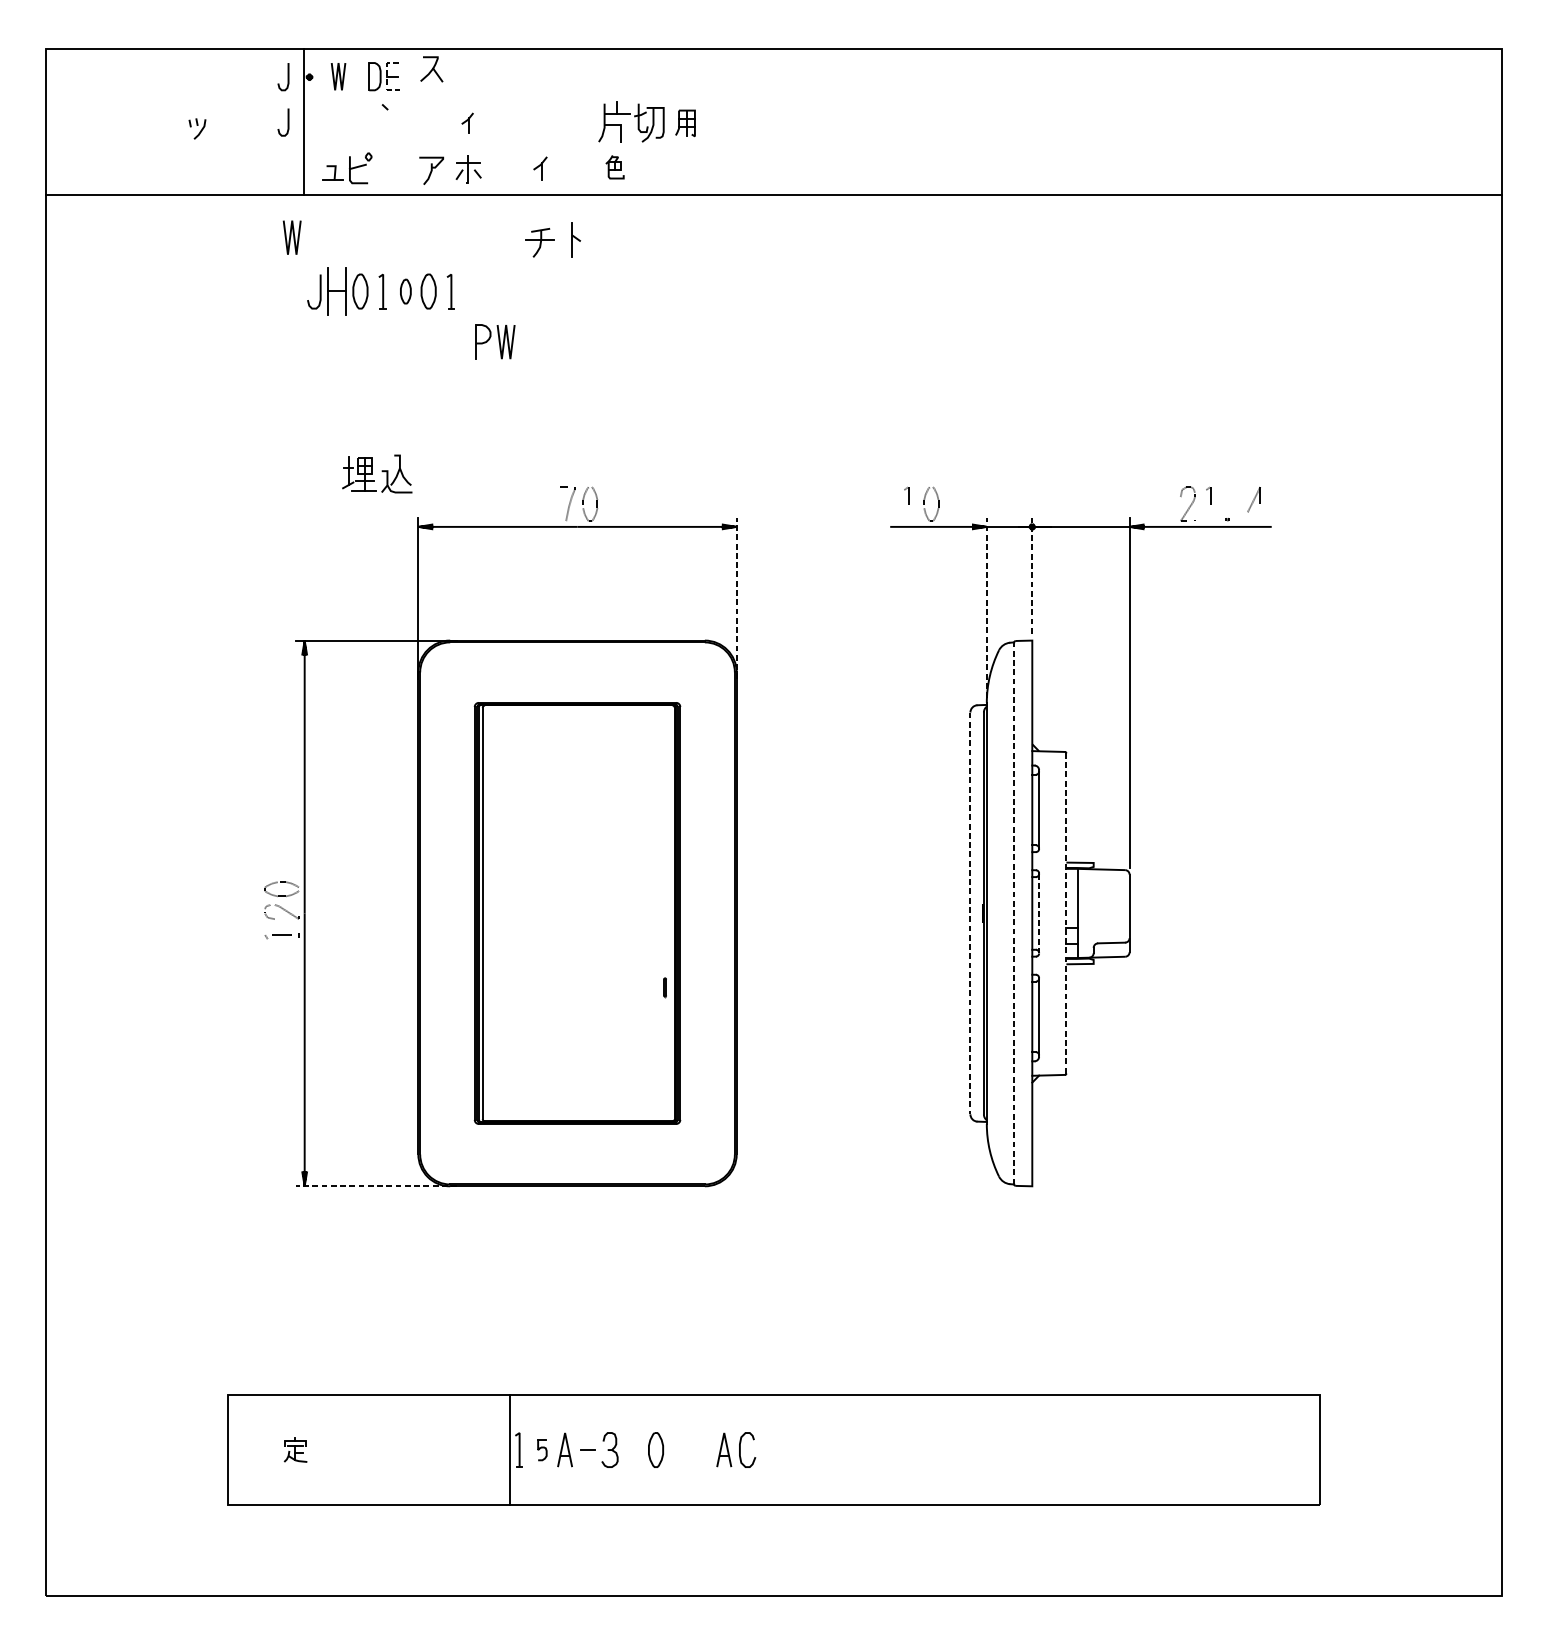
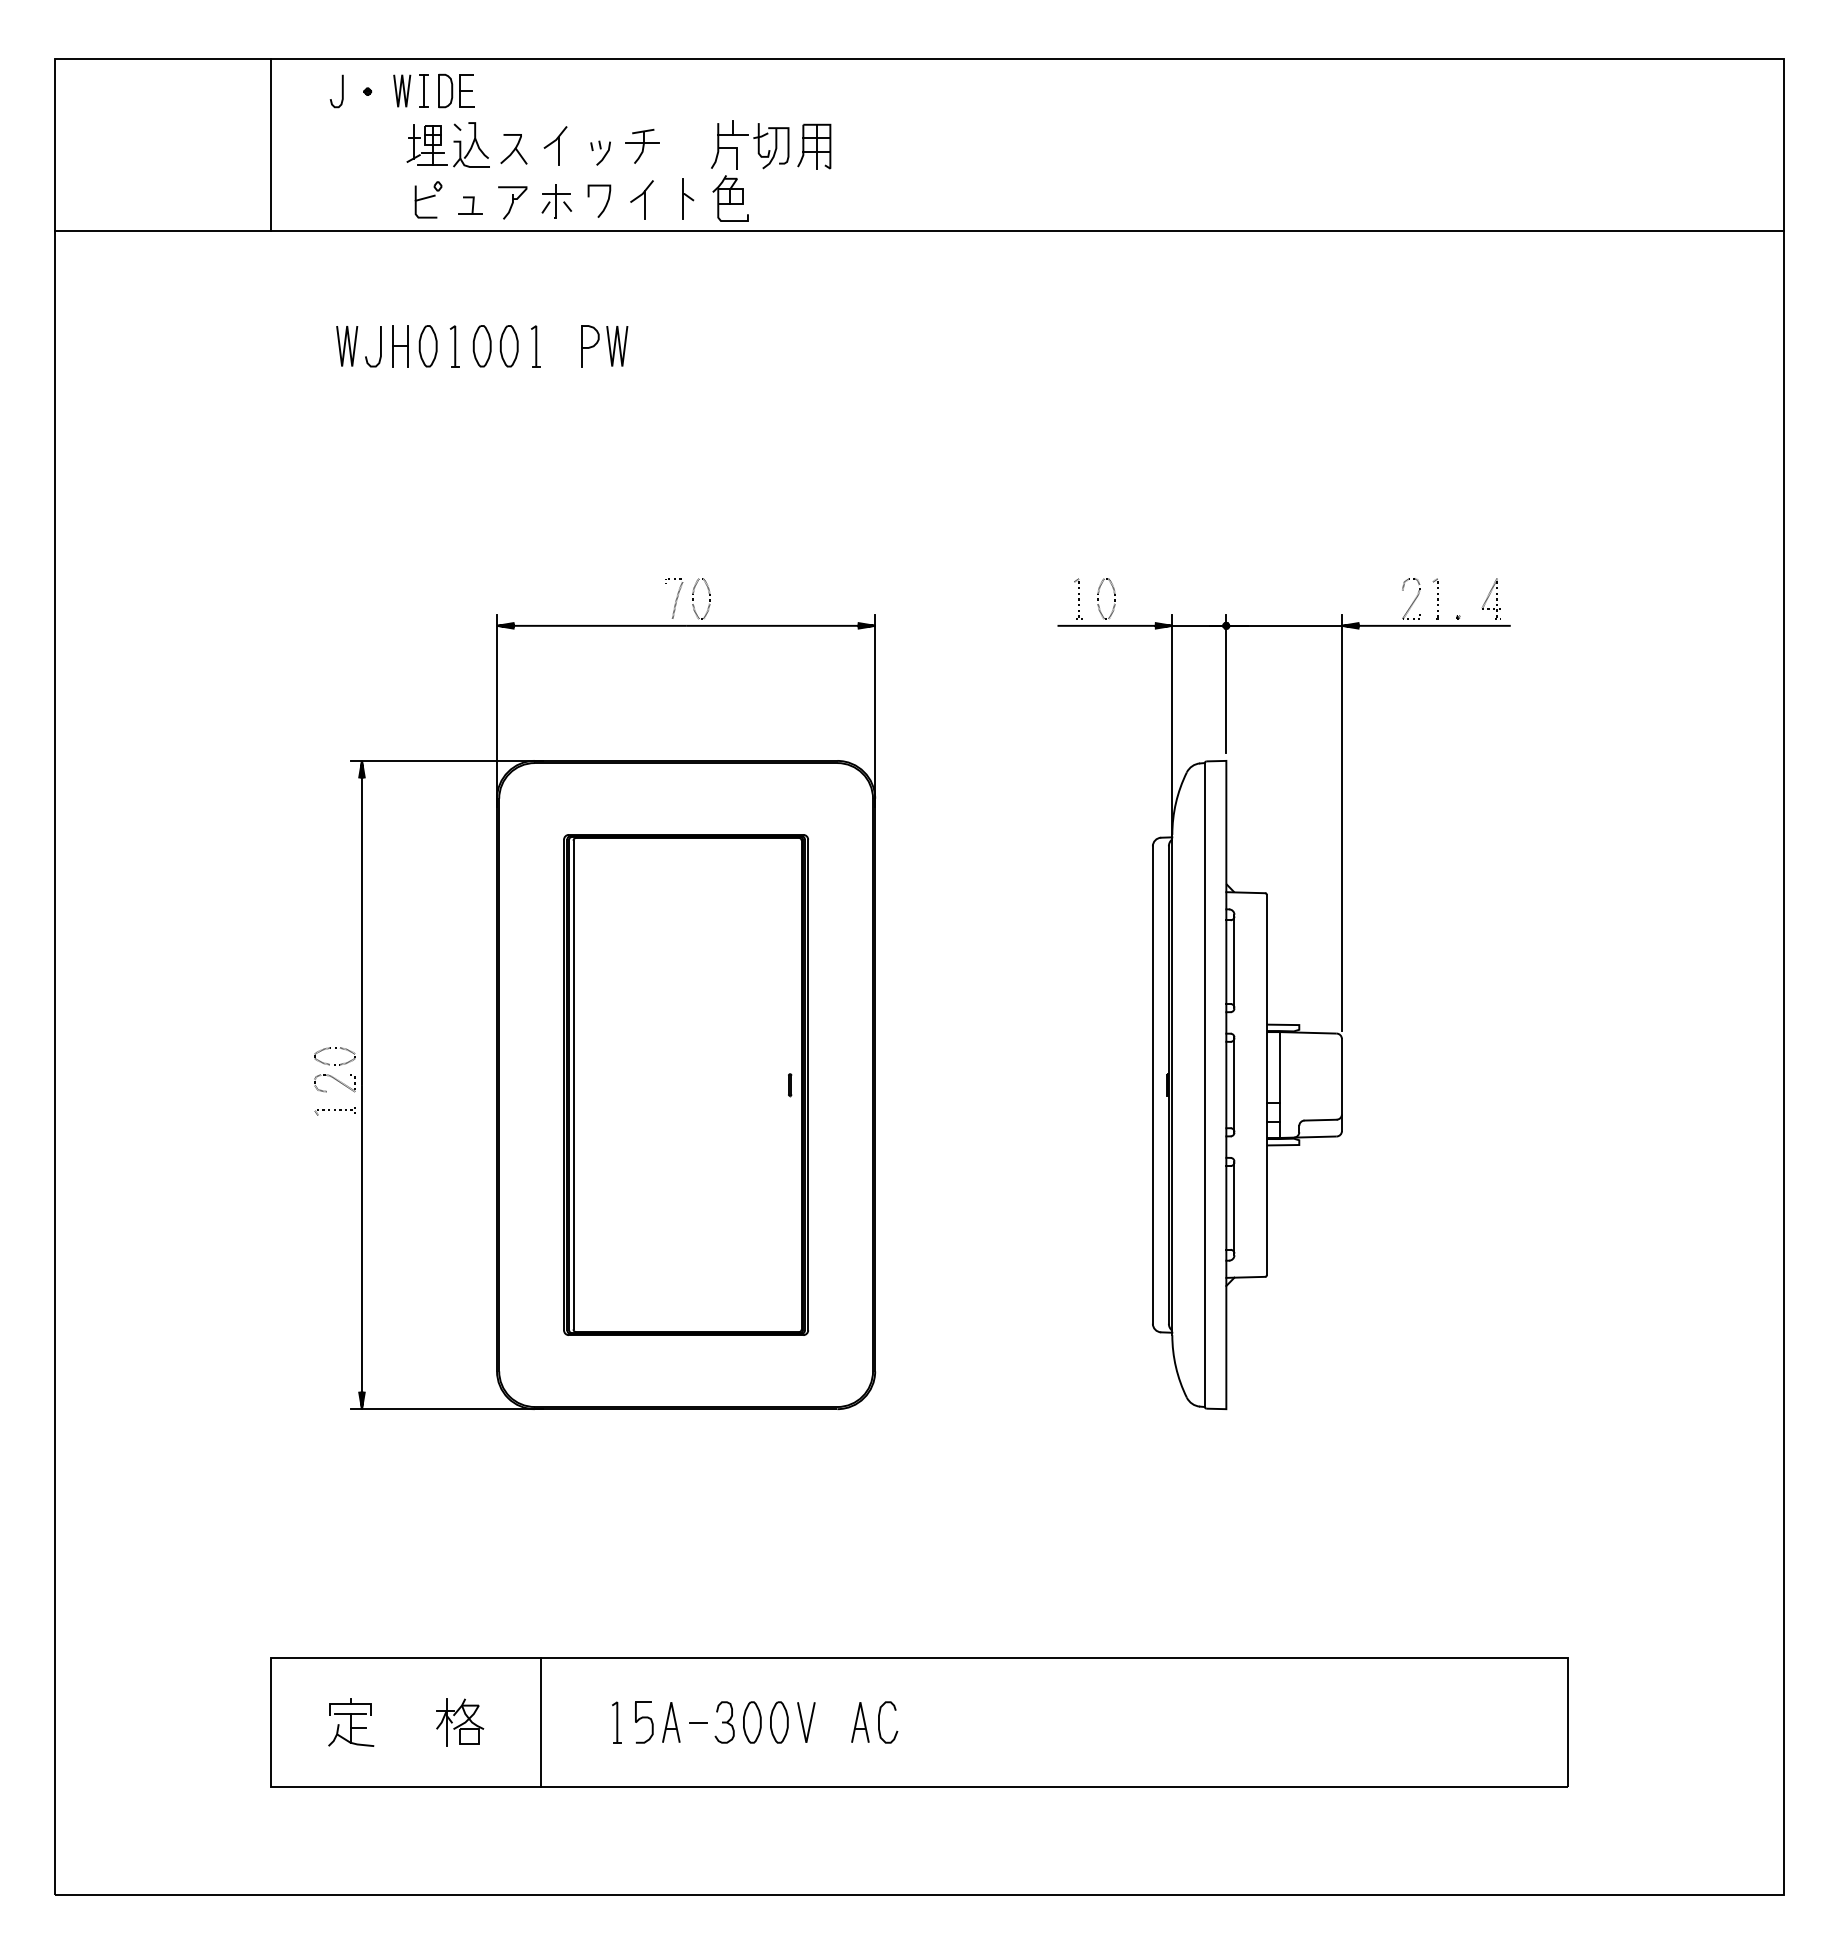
part: (431, 69) -> (513, 149), moved
part: (356, 76) -> (423, 90), added
line: (387, 77) -> (460, 91), dashed -> solid
line: (304, 121) -> (271, 144), moved
curve: (287, 122) -> (341, 145), removed
part: (467, 122) -> (555, 145), size x1.67
part: (685, 123) -> (814, 146), size x1.43
part: (197, 128) -> (600, 152), moved
part: (614, 167) -> (730, 198), size x1.67
part: (539, 168) -> (641, 199), size x1.43
curve: (510, 169) -> (606, 201), added
part: (332, 173) -> (470, 205), moved
line: (293, 237) -> (348, 346), moved
part: (576, 239) -> (688, 198), moved
part: (539, 242) -> (642, 145), moved
part: (337, 291) -> (400, 346), size x0.71
part: (405, 291) -> (481, 346), size x1.43
part: (495, 342) -> (604, 346), moved
part: (376, 473) -> (447, 144), moved
line: (1032, 575) -> (1226, 683), dashed -> solid
line: (736, 598) -> (875, 710), dashed -> solid
line: (986, 612) -> (1172, 727), dashed -> solid
line: (1066, 912) -> (1266, 1084), dashed -> solid
line: (970, 913) -> (1152, 1085), dashed -> solid
line: (1013, 913) -> (1204, 1085), dashed -> solid
line: (1039, 913) -> (1234, 1085), dashed -> solid
line: (665, 987) -> (790, 1085), moved
line: (376, 1186) -> (447, 1409), dashed -> solid
part: (295, 1450) -> (351, 1722), size x1.67
part: (387, 1450) -> (460, 1722), added
line: (510, 1450) -> (541, 1722), moved
part: (542, 1450) -> (644, 1722), size x1.67
part: (633, 1450) -> (752, 1722), added
line: (676, 1450) -> (803, 1722), added

